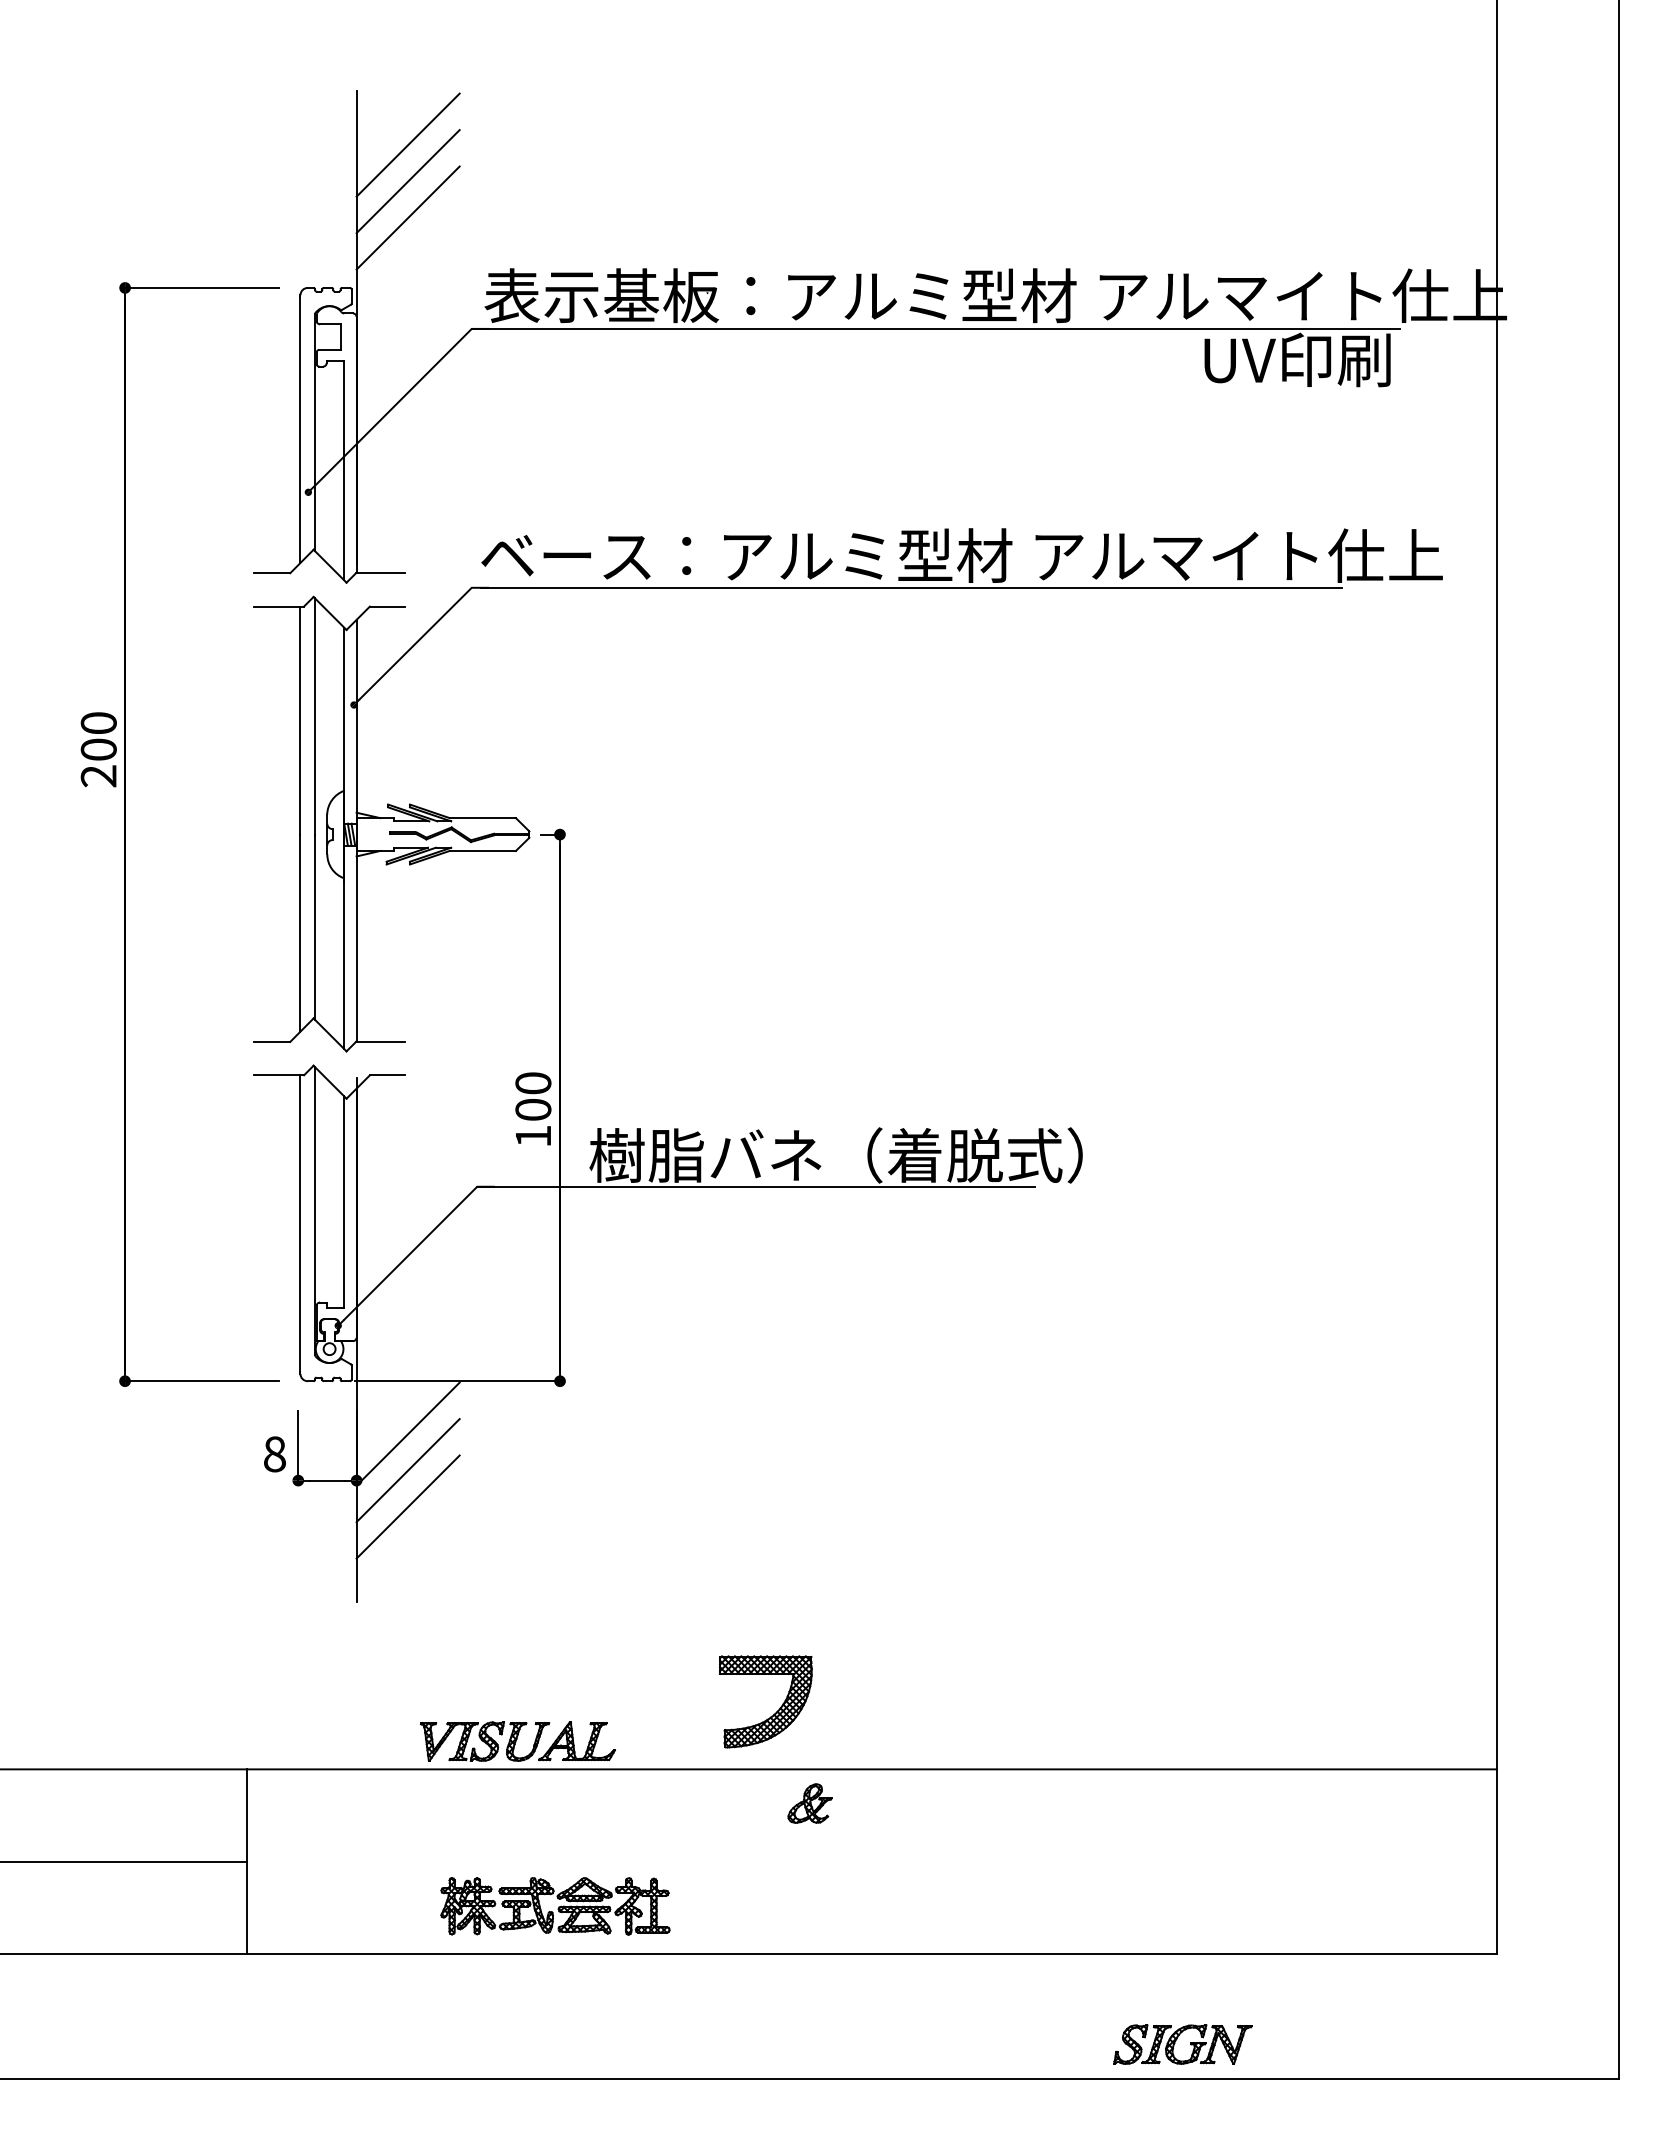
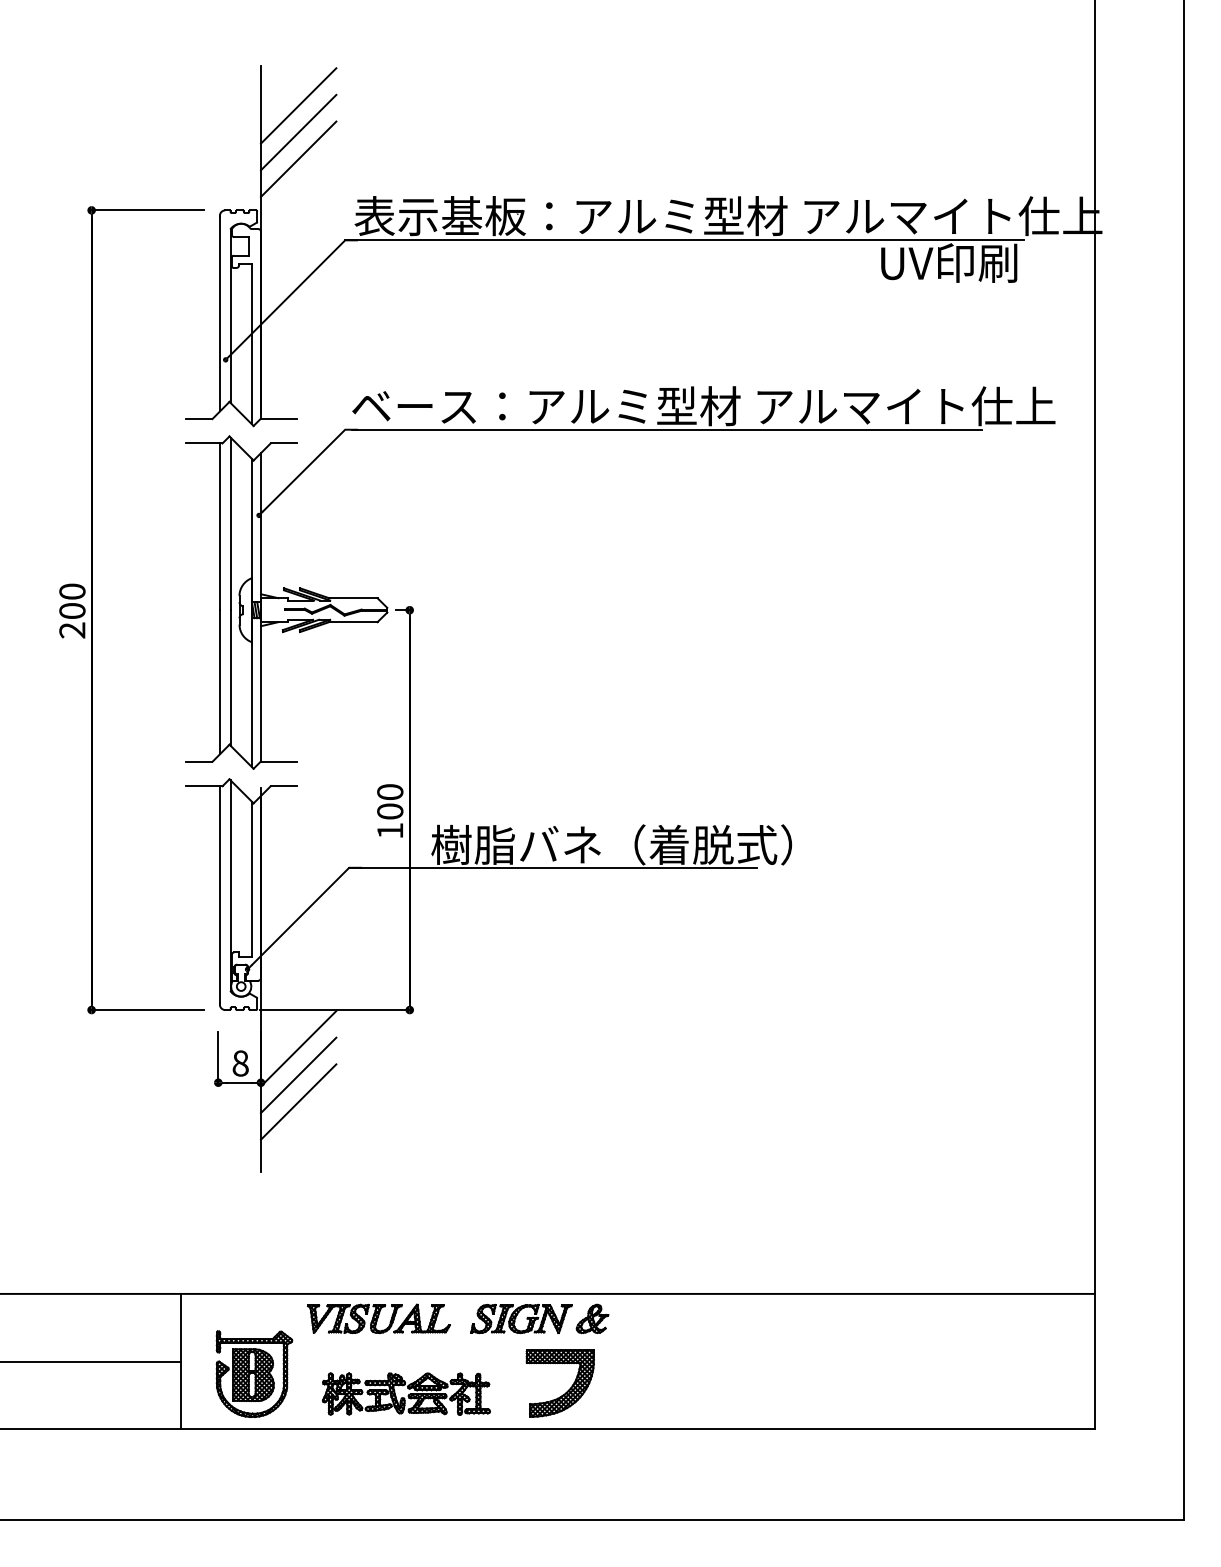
text: (98, 749) -> (72, 610), moved
text: (274, 1454) -> (240, 1063), moved
part: (776, 1711) -> (568, 1390), moved
part: (517, 1741) -> (378, 1318), moved
part: (347, 1878) -> (254, 1373), added
part: (1177, 2039) -> (517, 1315), moved

